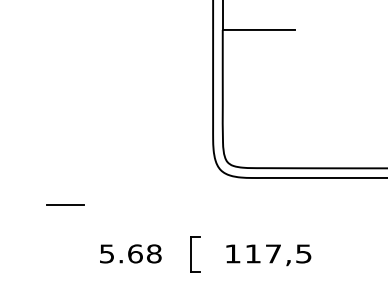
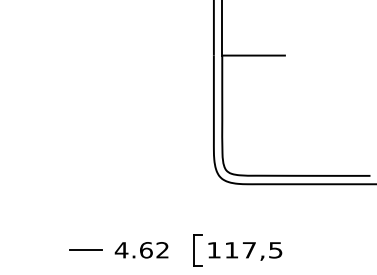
line: (65, 203) -> (85, 249), moved
text: (129, 254) -> (141, 250), 5.68 -> 4.62
text: (269, 255) -> (245, 251), moved

